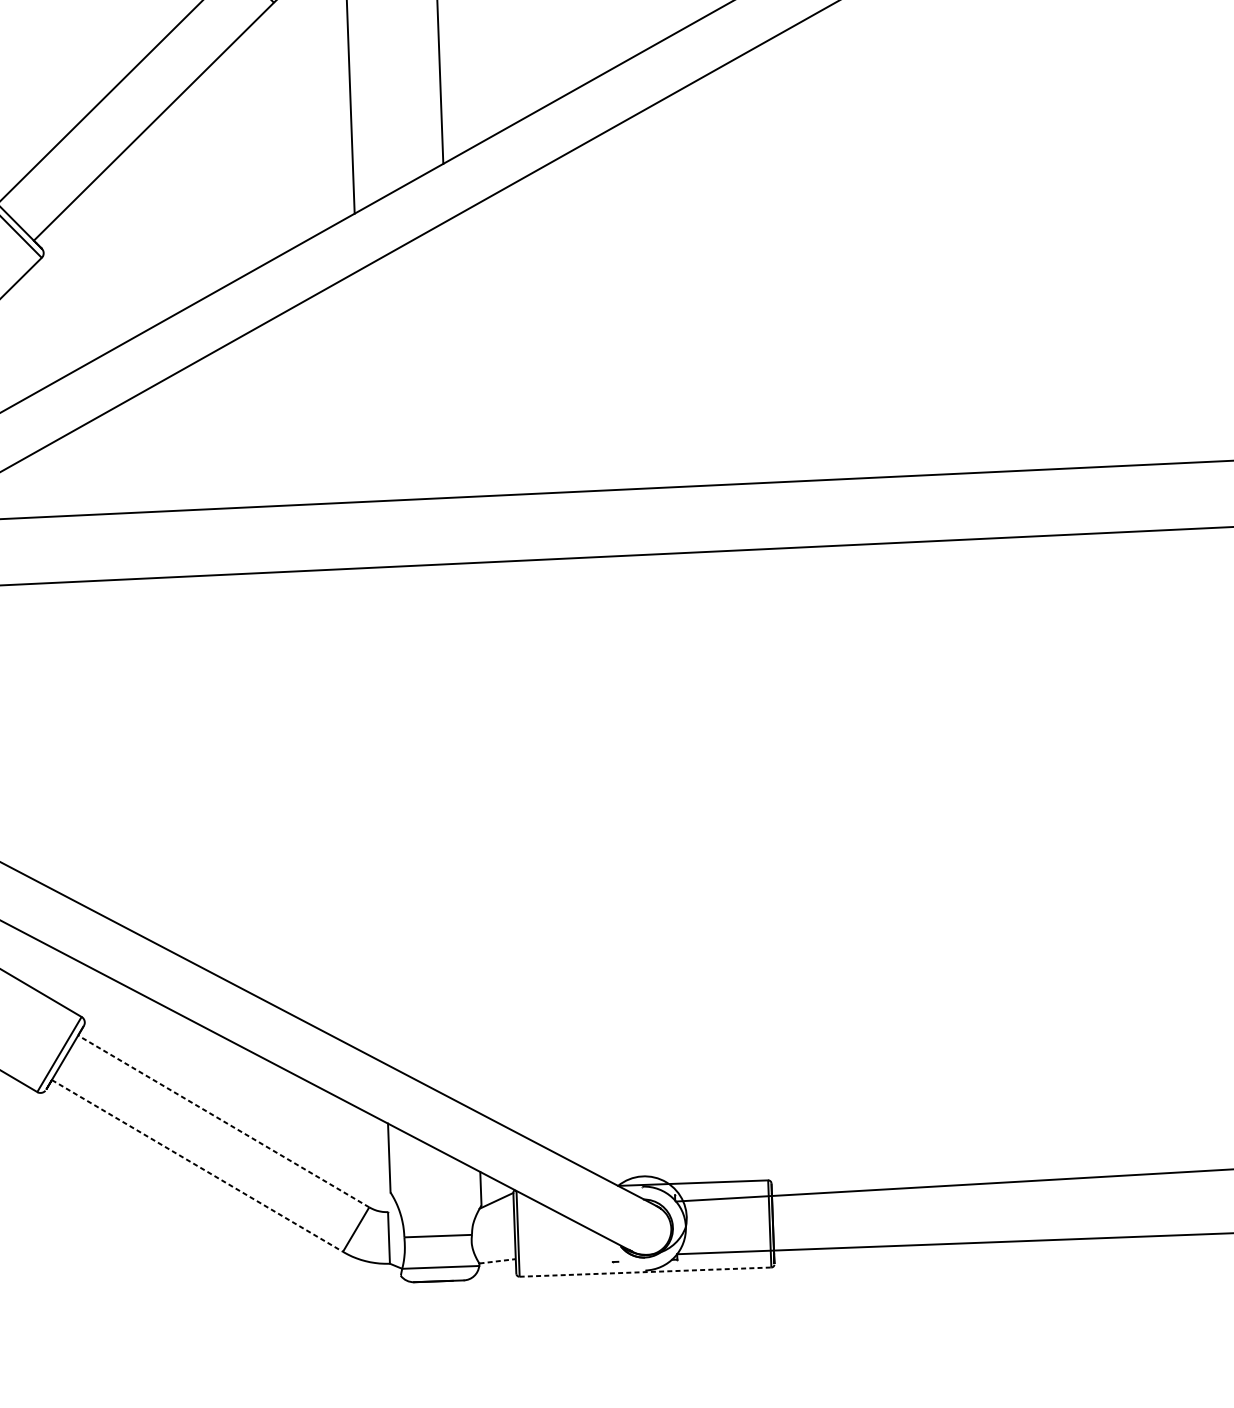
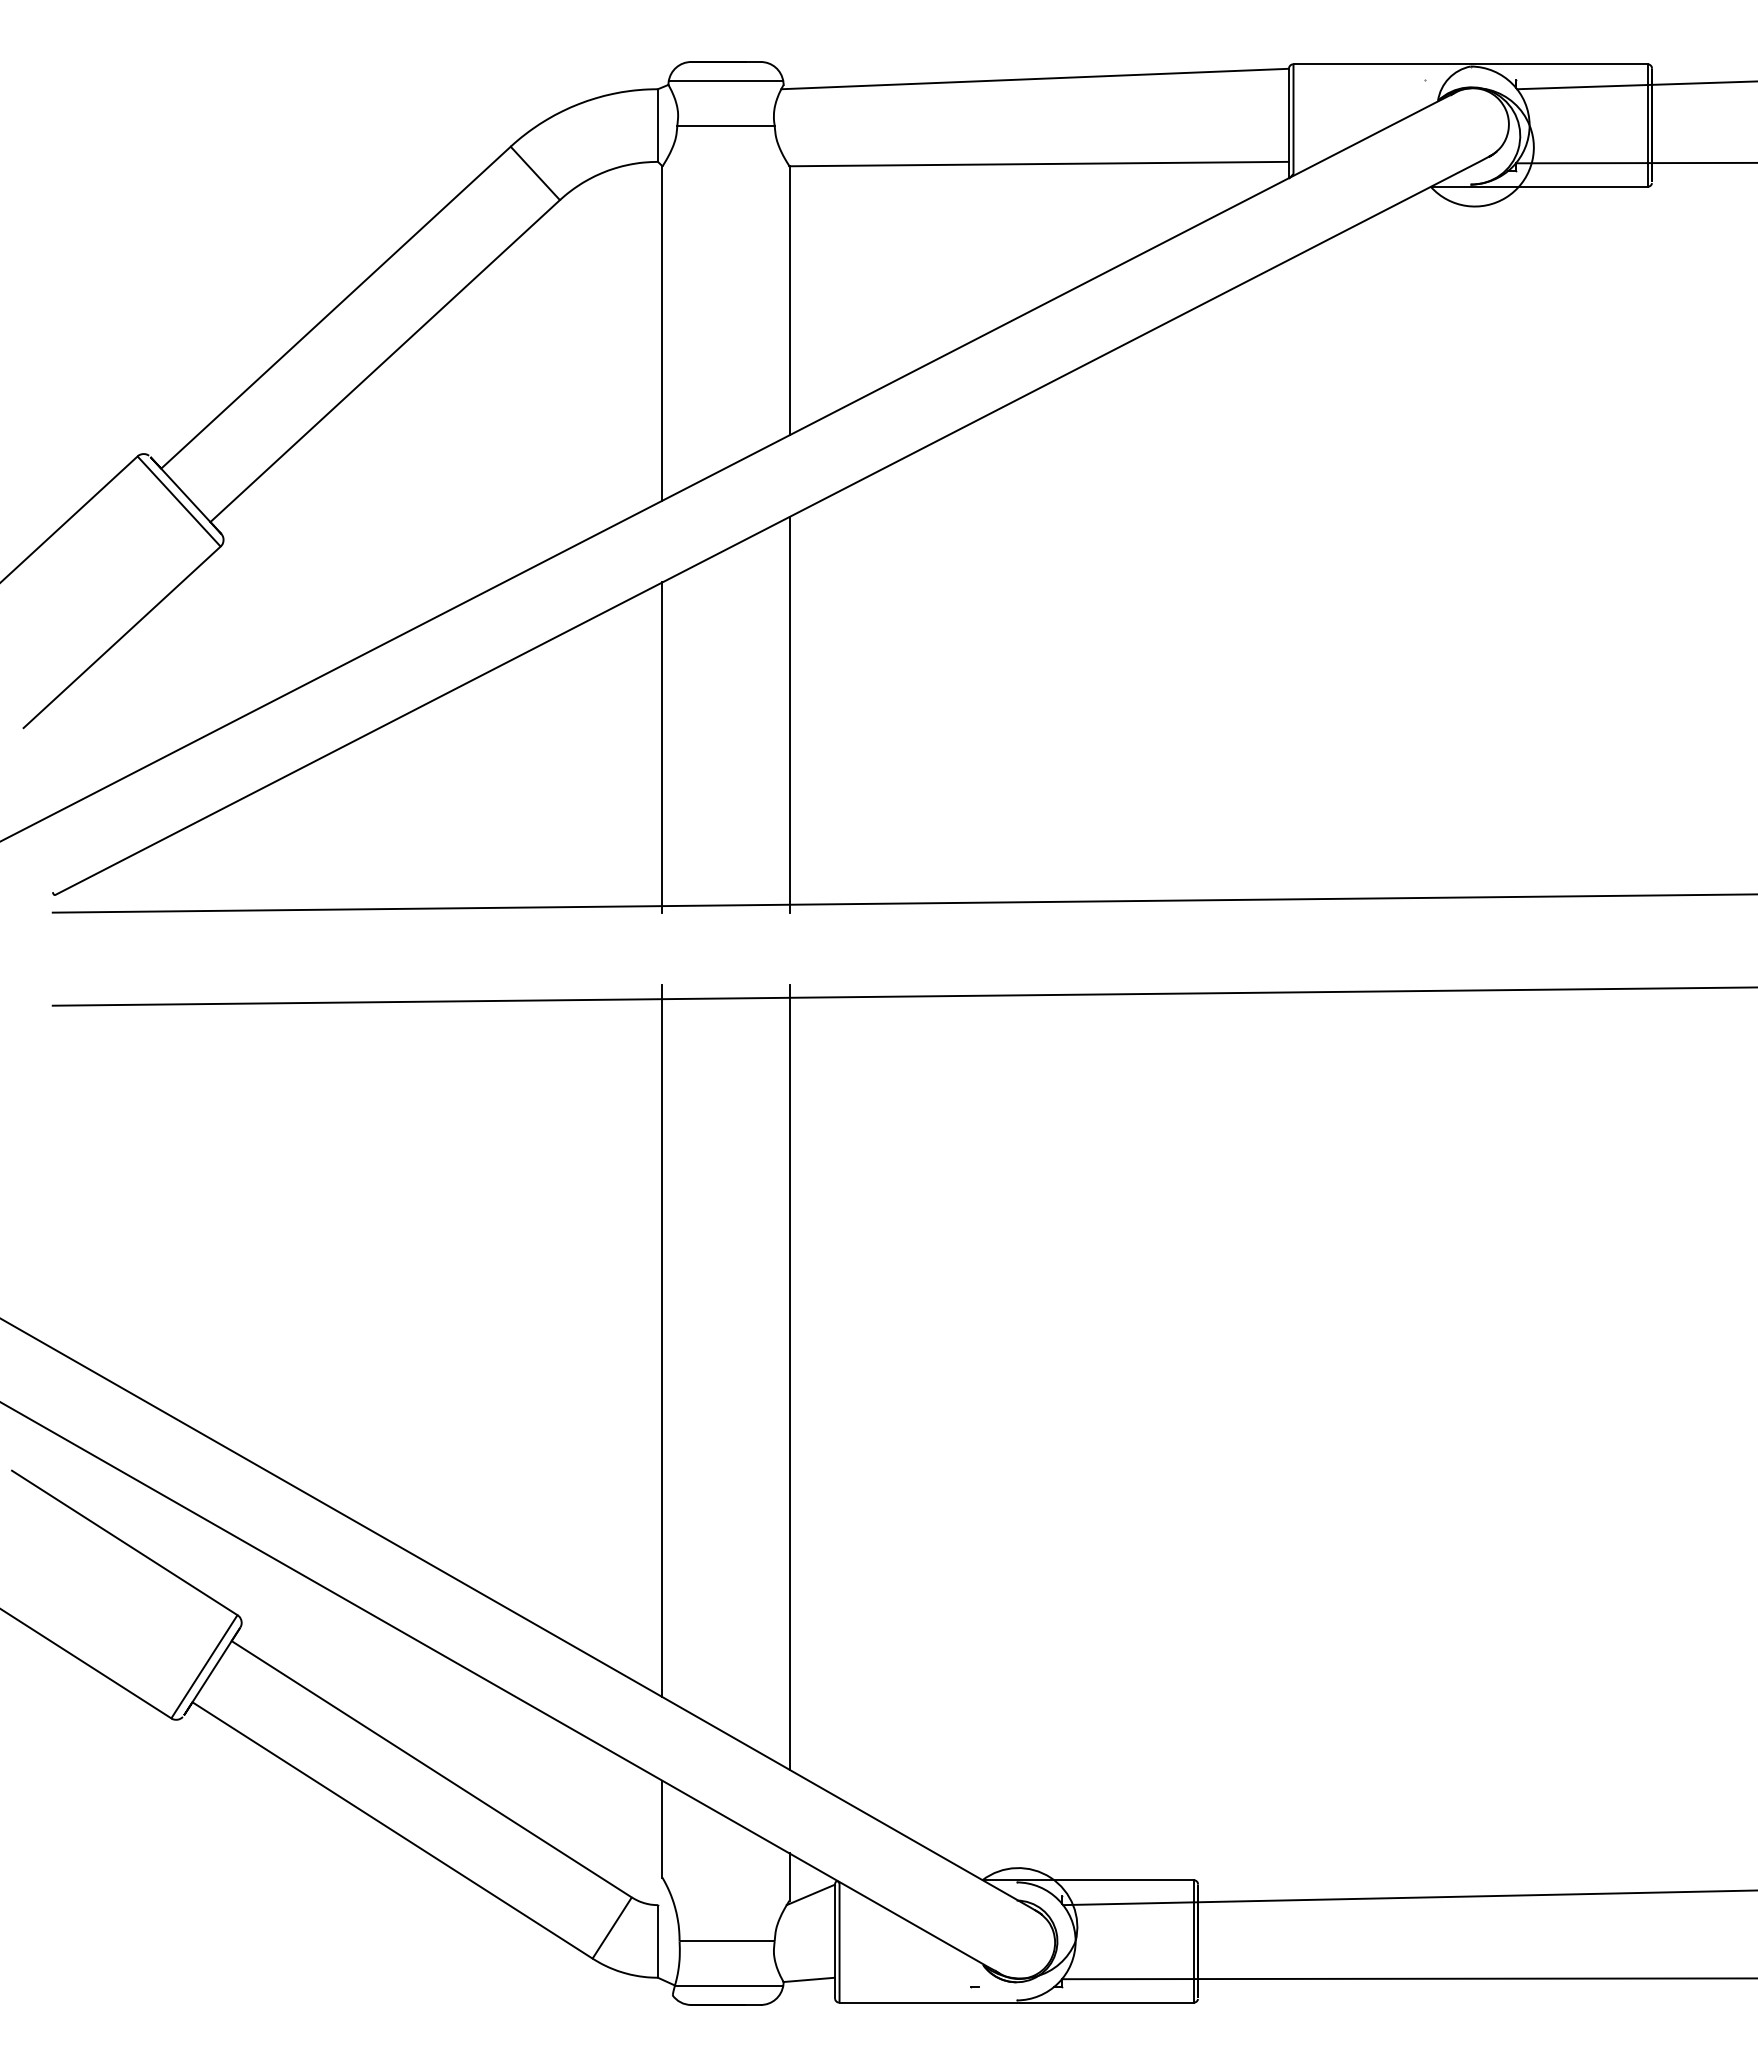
line: (450, 362) -> (789, 714), added
line: (361, 389) -> (662, 747), added
line: (376, 811) -> (662, 1341), added
line: (467, 833) -> (789, 1377), added
line: (223, 1121) -> (431, 1769), dashed -> solid
line: (197, 1165) -> (392, 1830), dashed -> solid
line: (497, 1261) -> (809, 1979), dashed -> solid
line: (646, 1271) -> (1017, 2002), dashed -> solid

